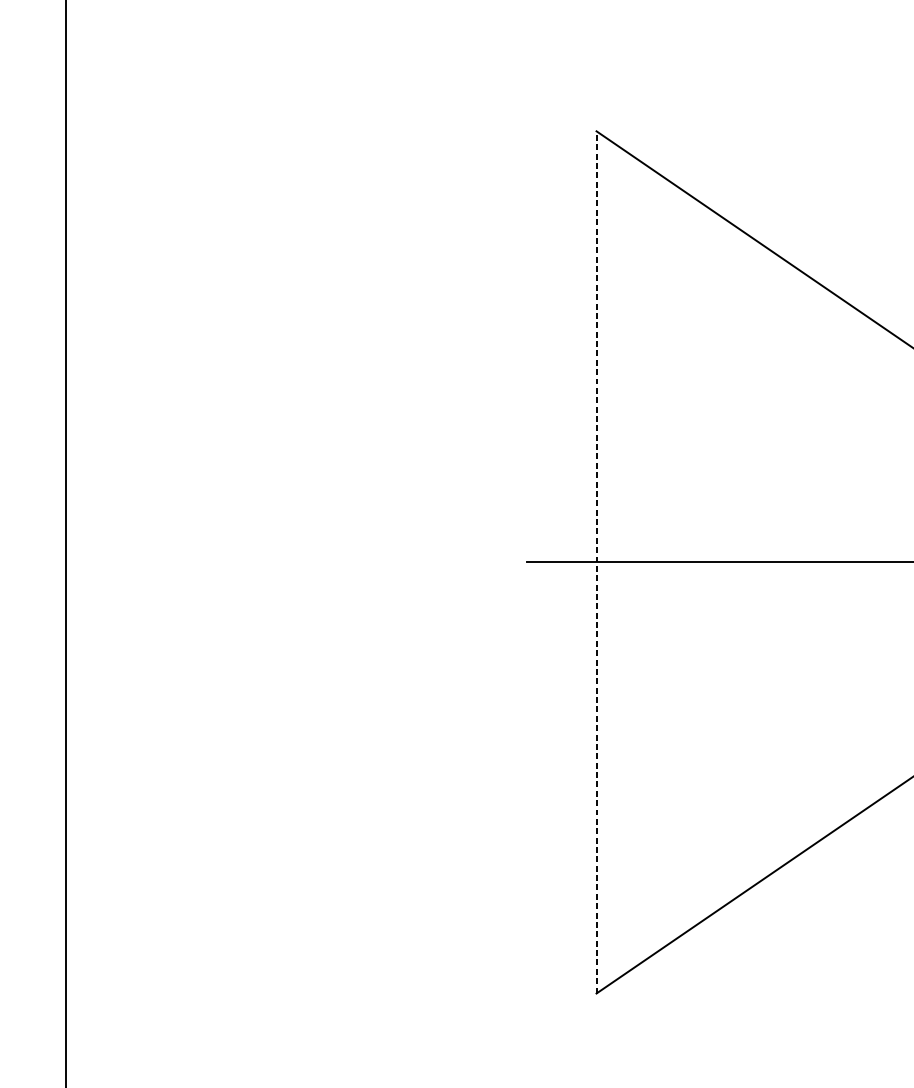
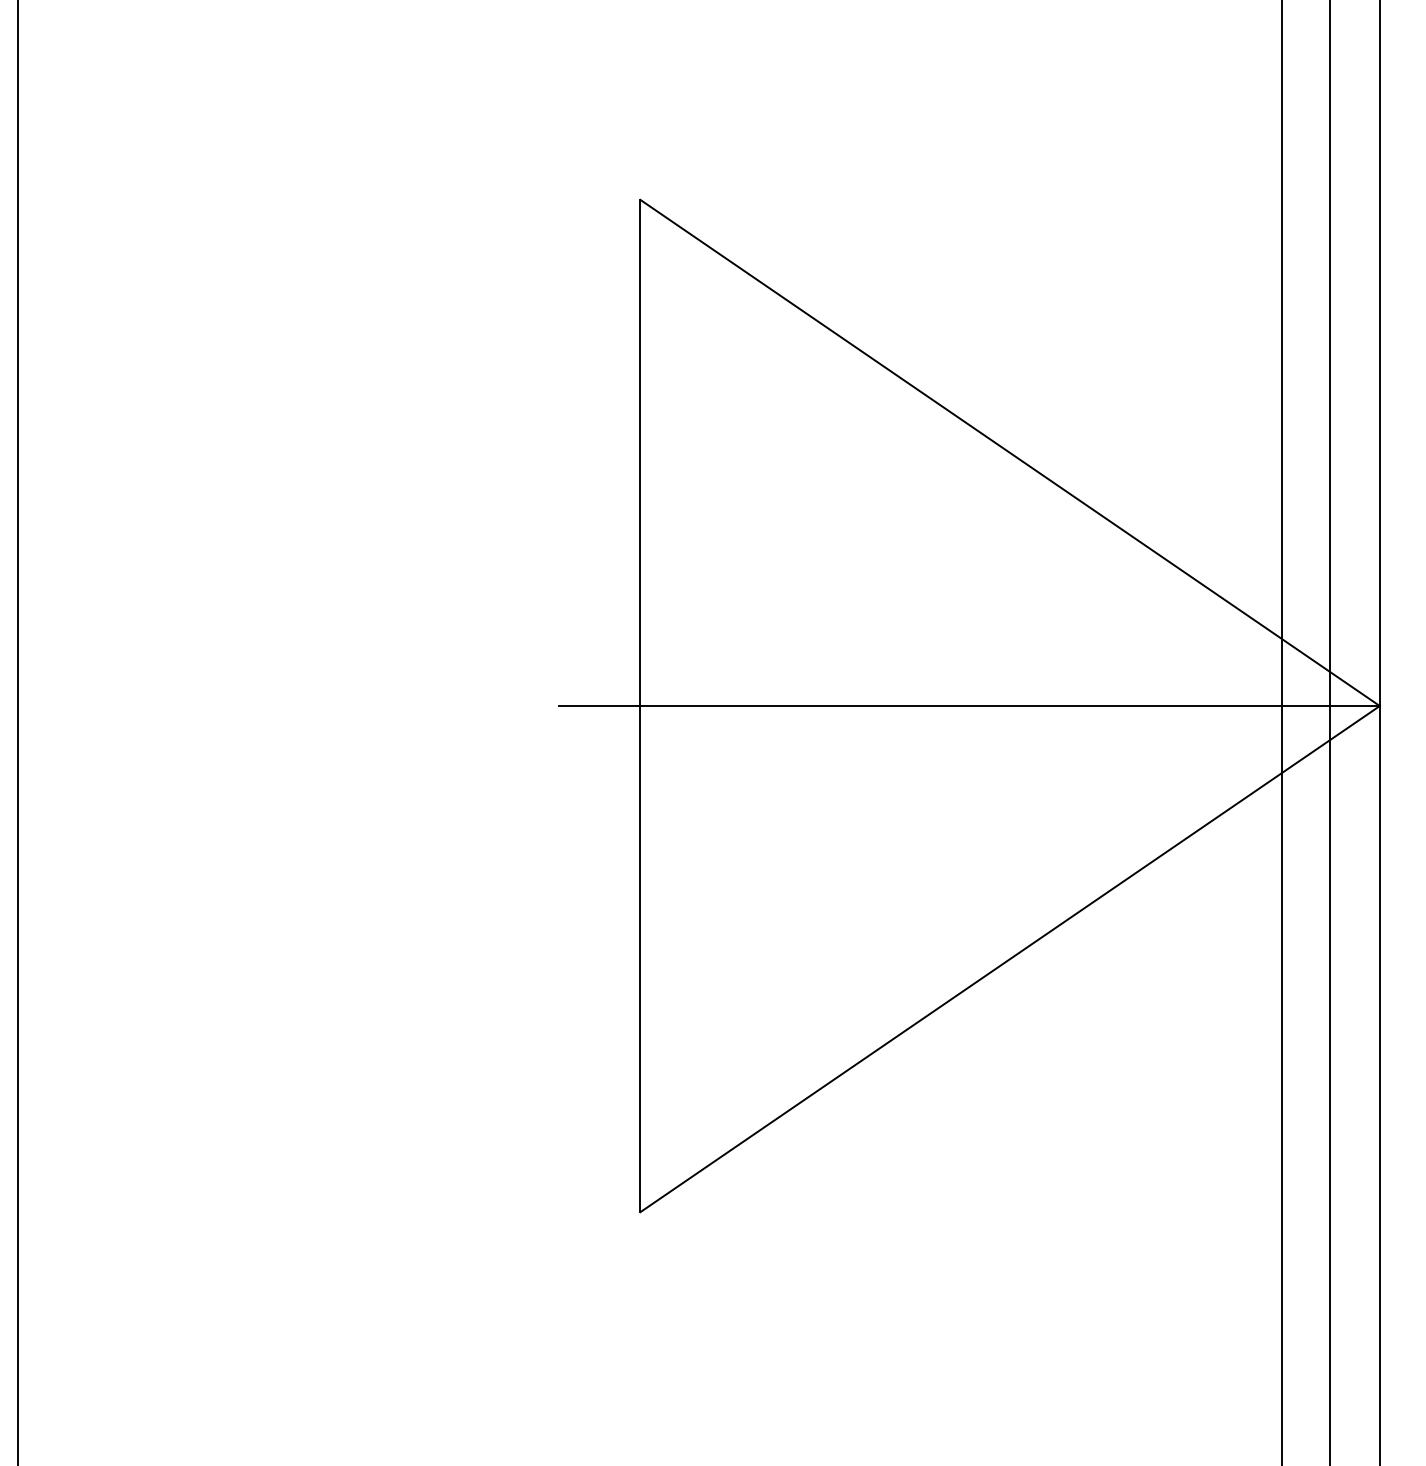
line: (596, 561) -> (640, 705), dashed -> solid

